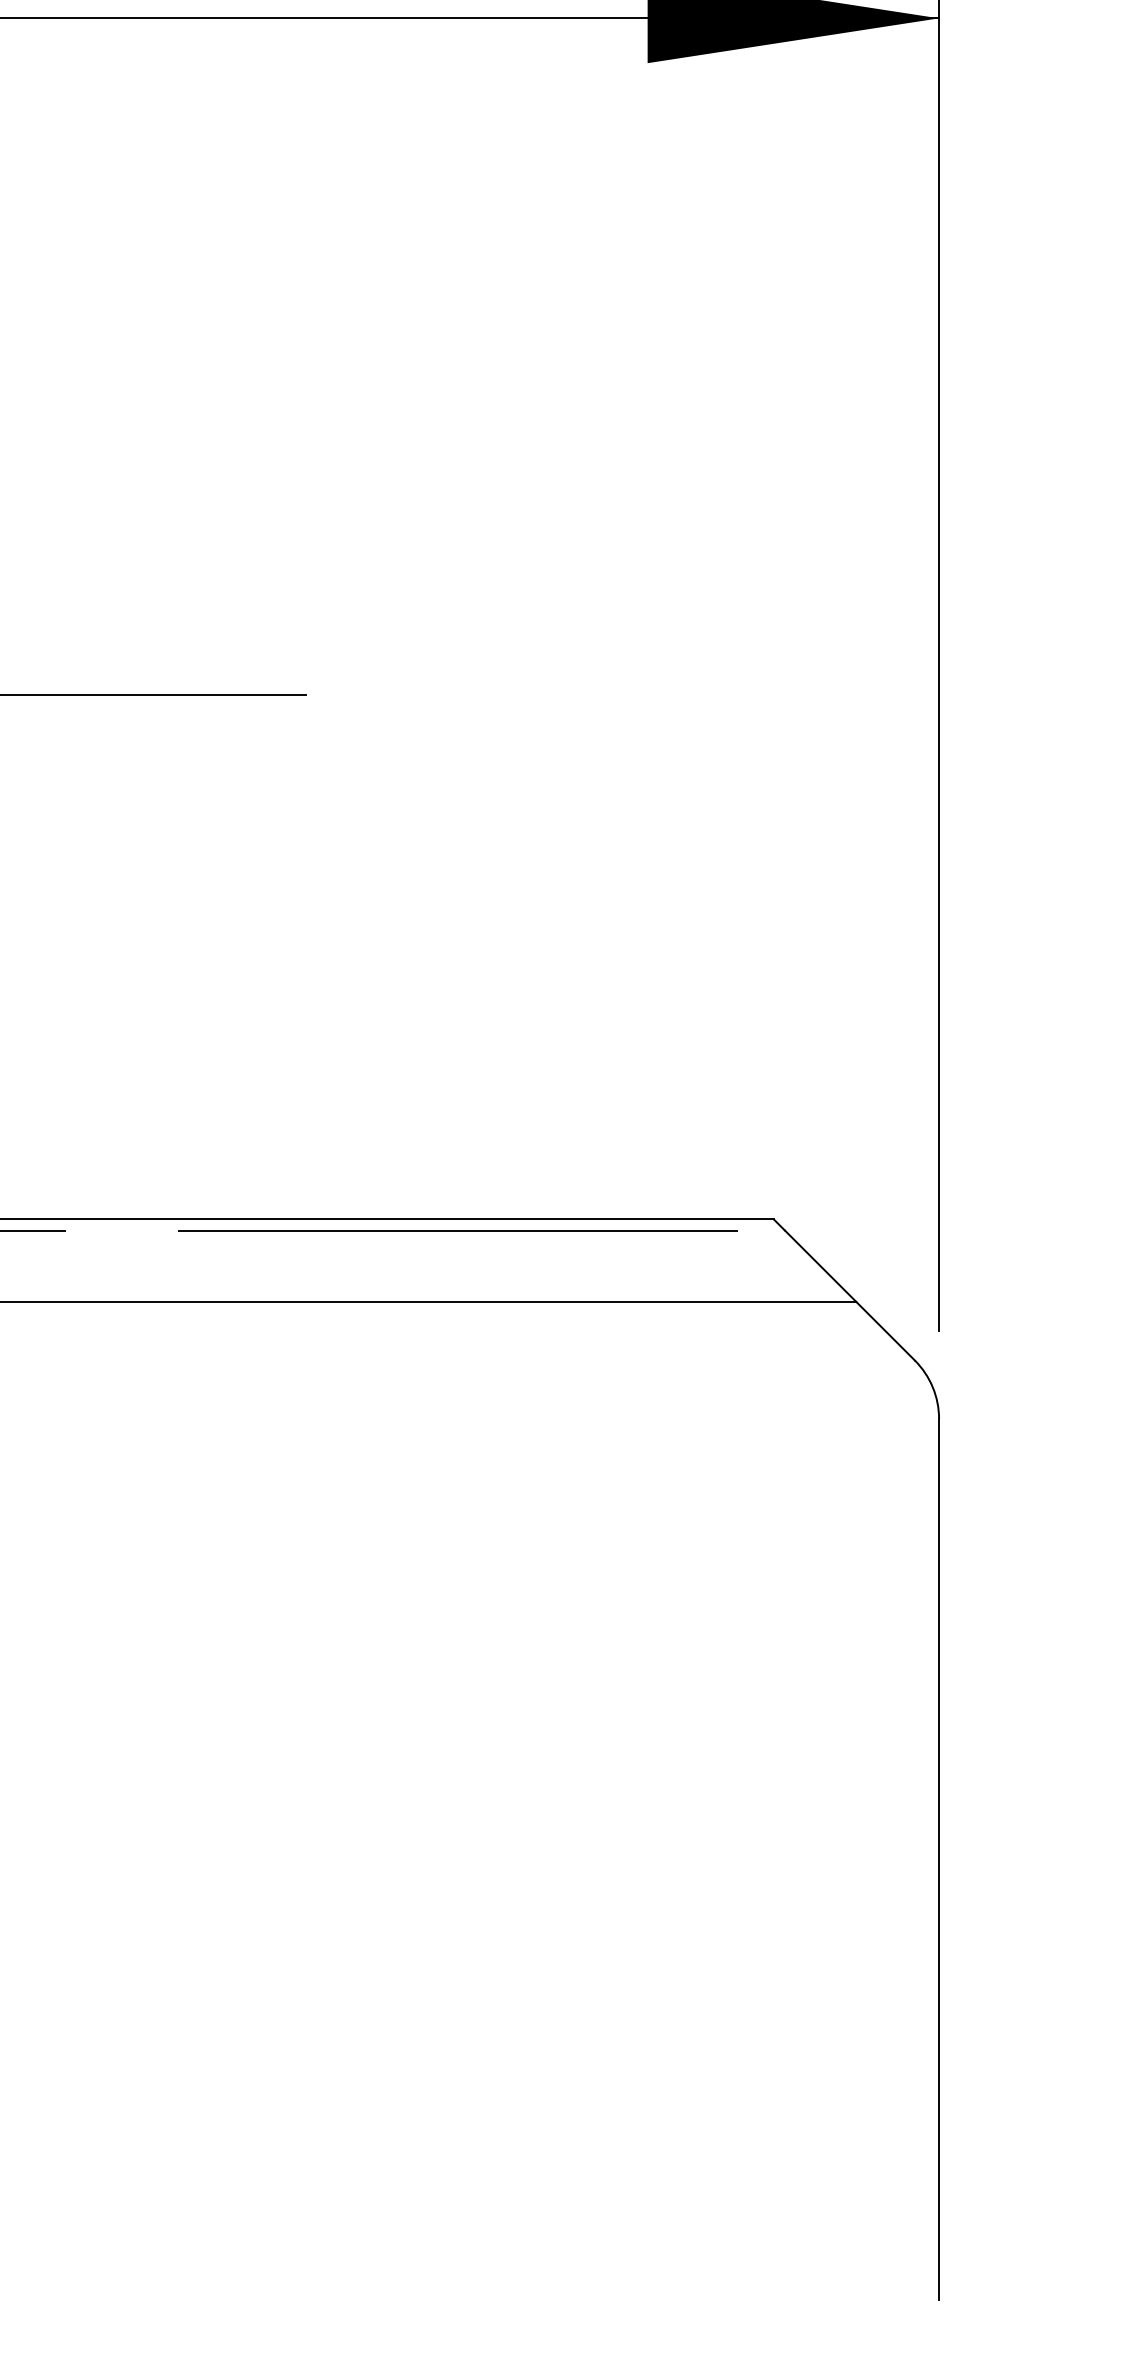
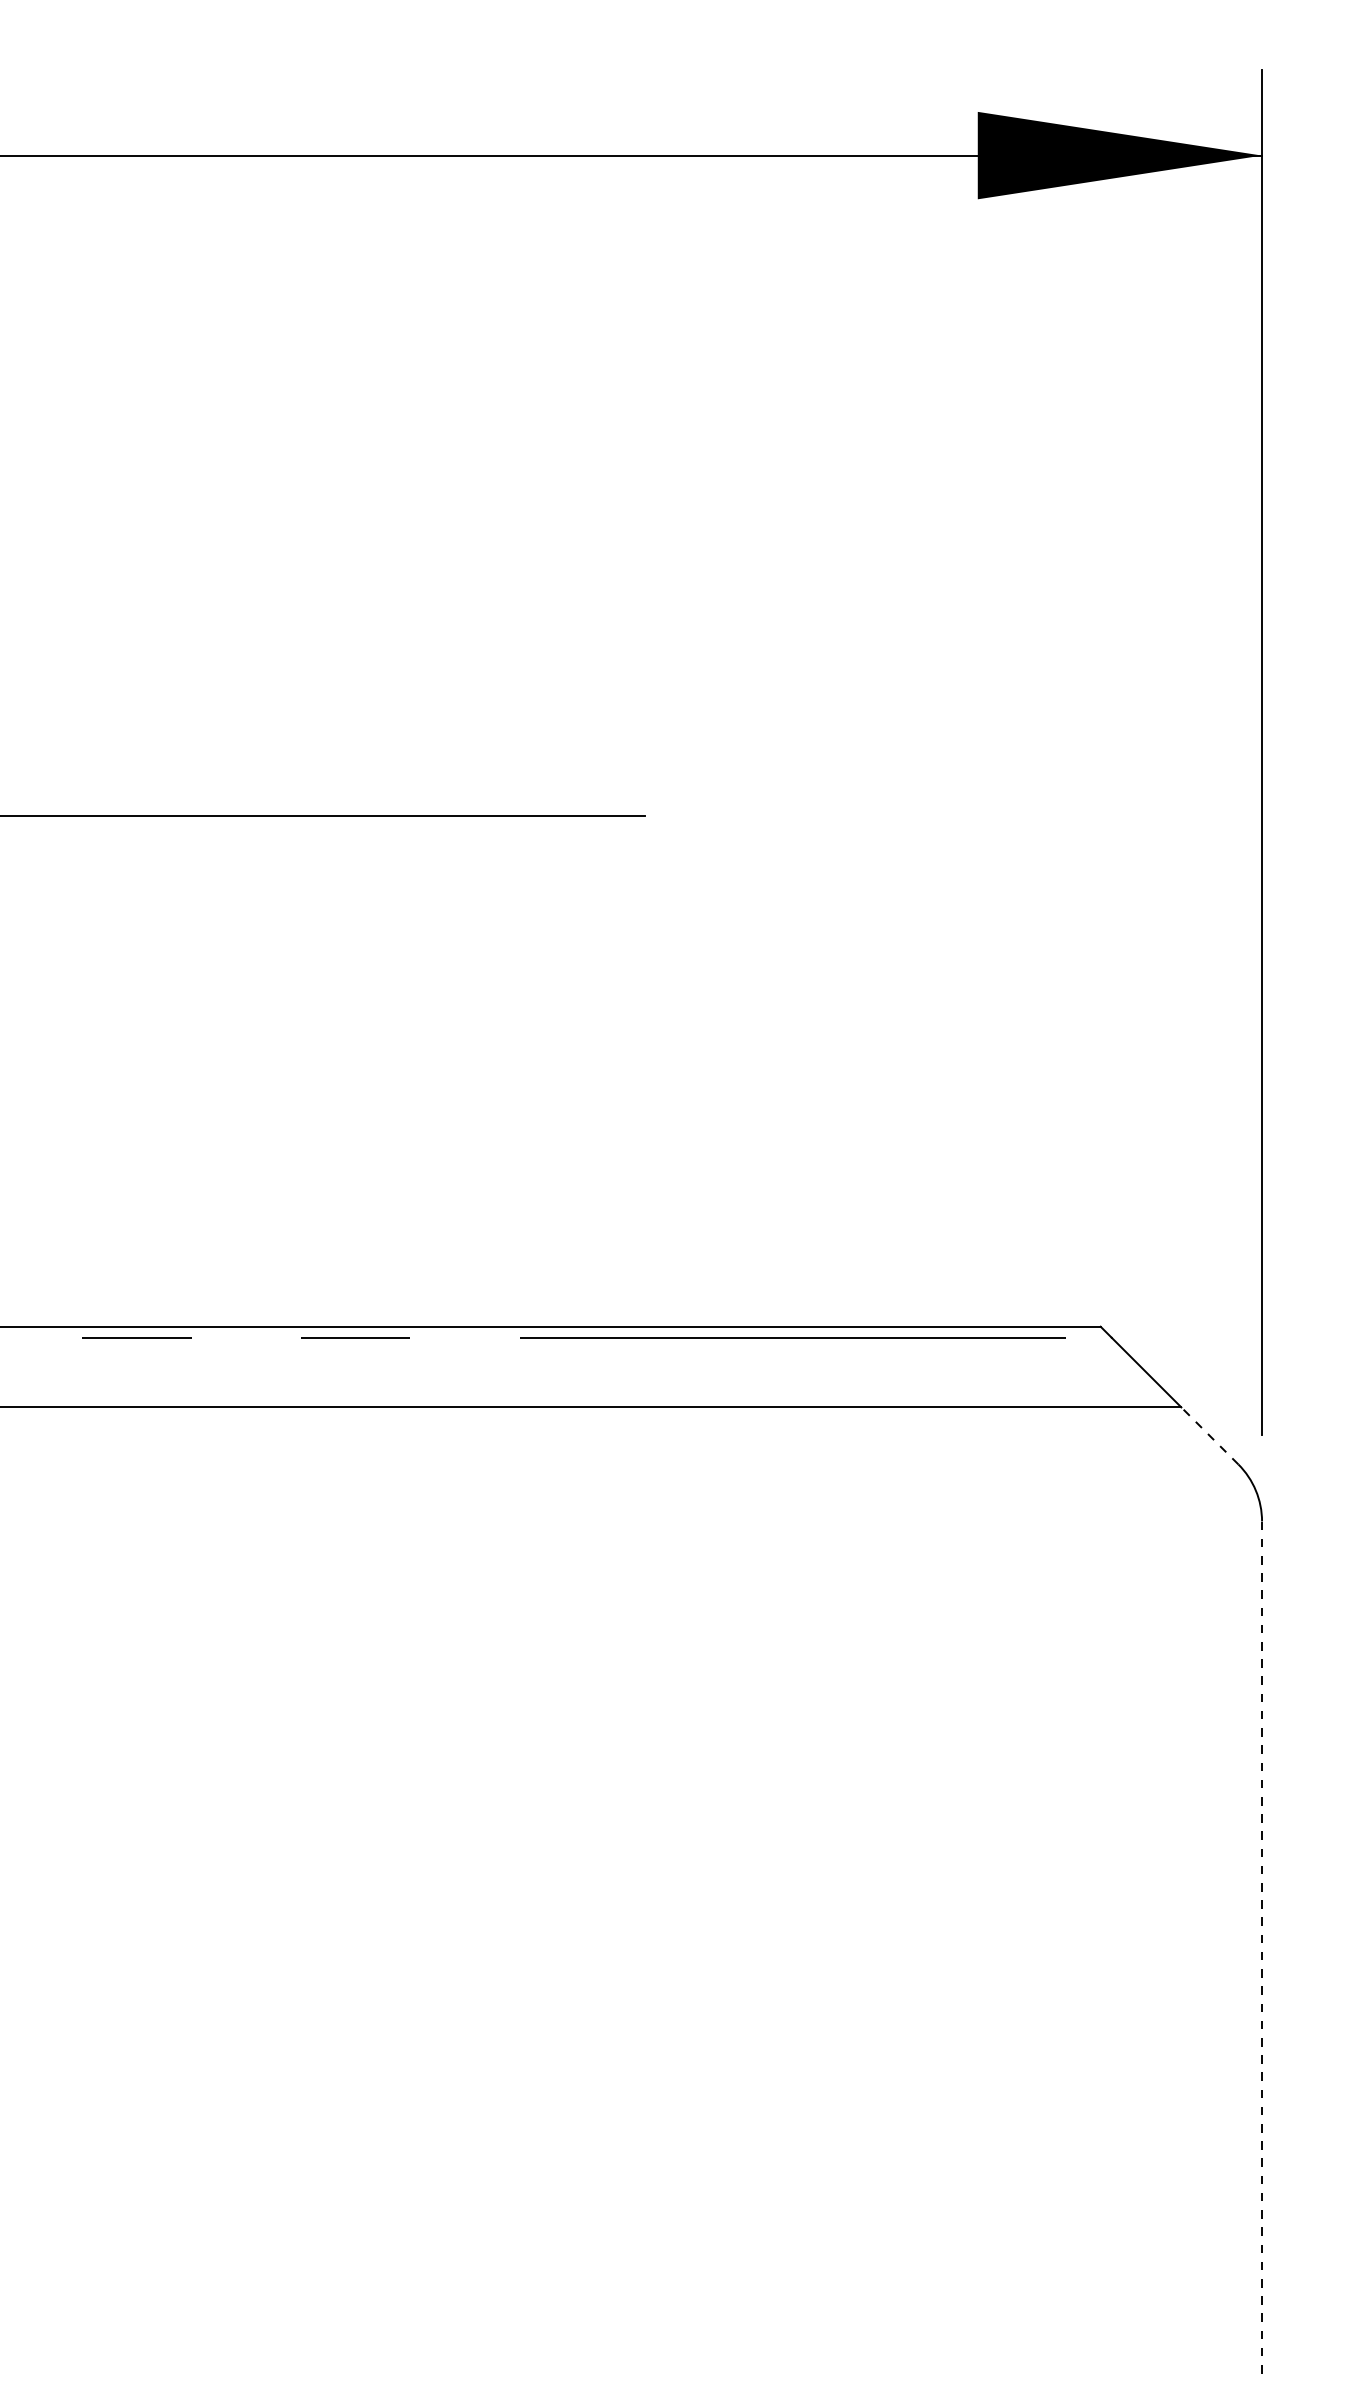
line: (885, 1330) -> (1209, 1435), solid -> dashed
line: (939, 1859) -> (1262, 1951), solid -> dashed

